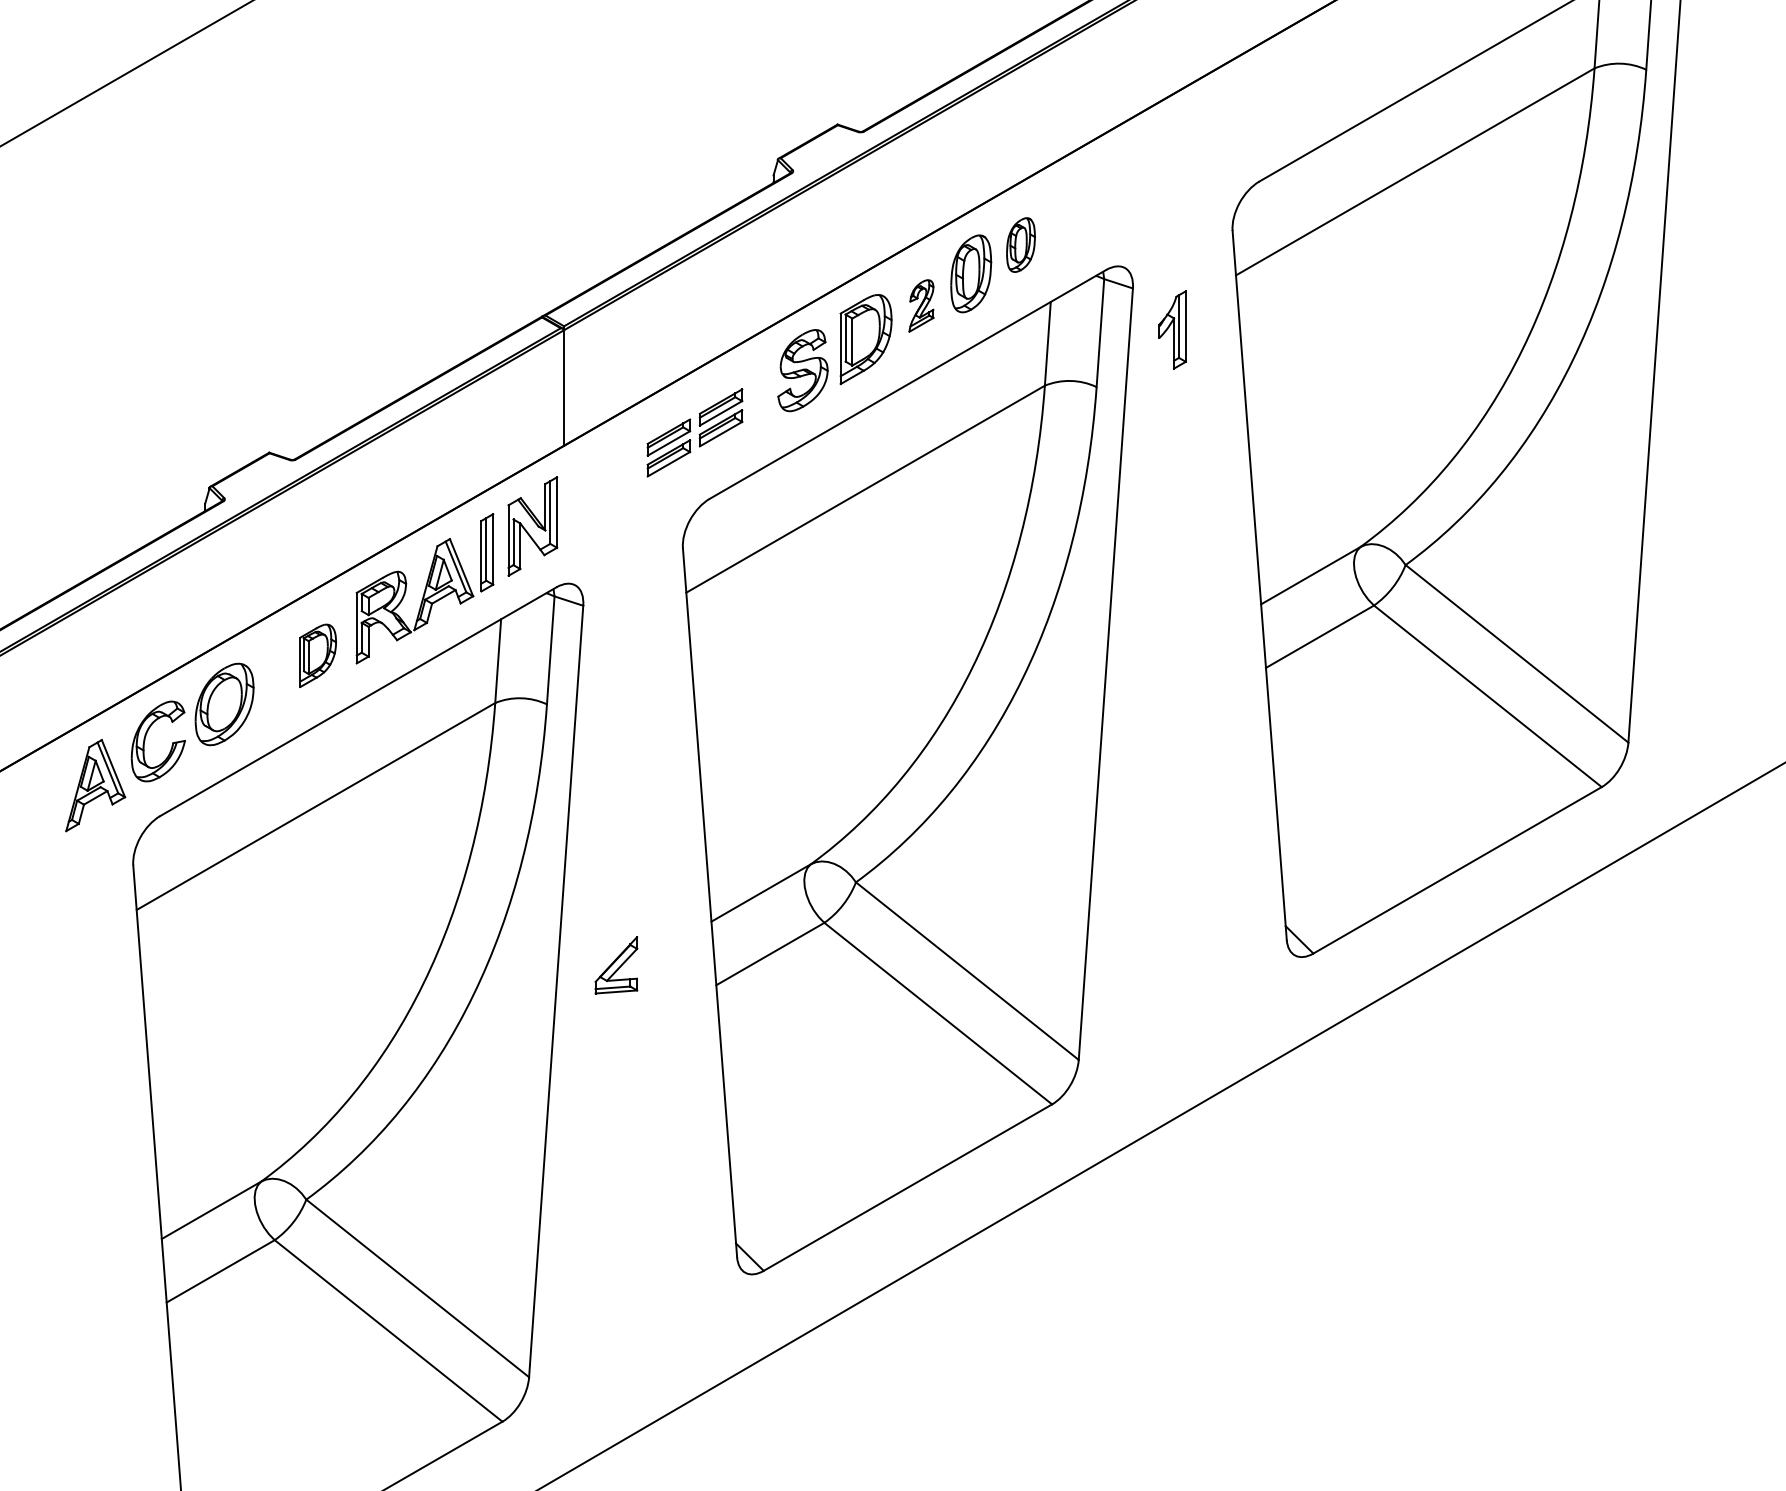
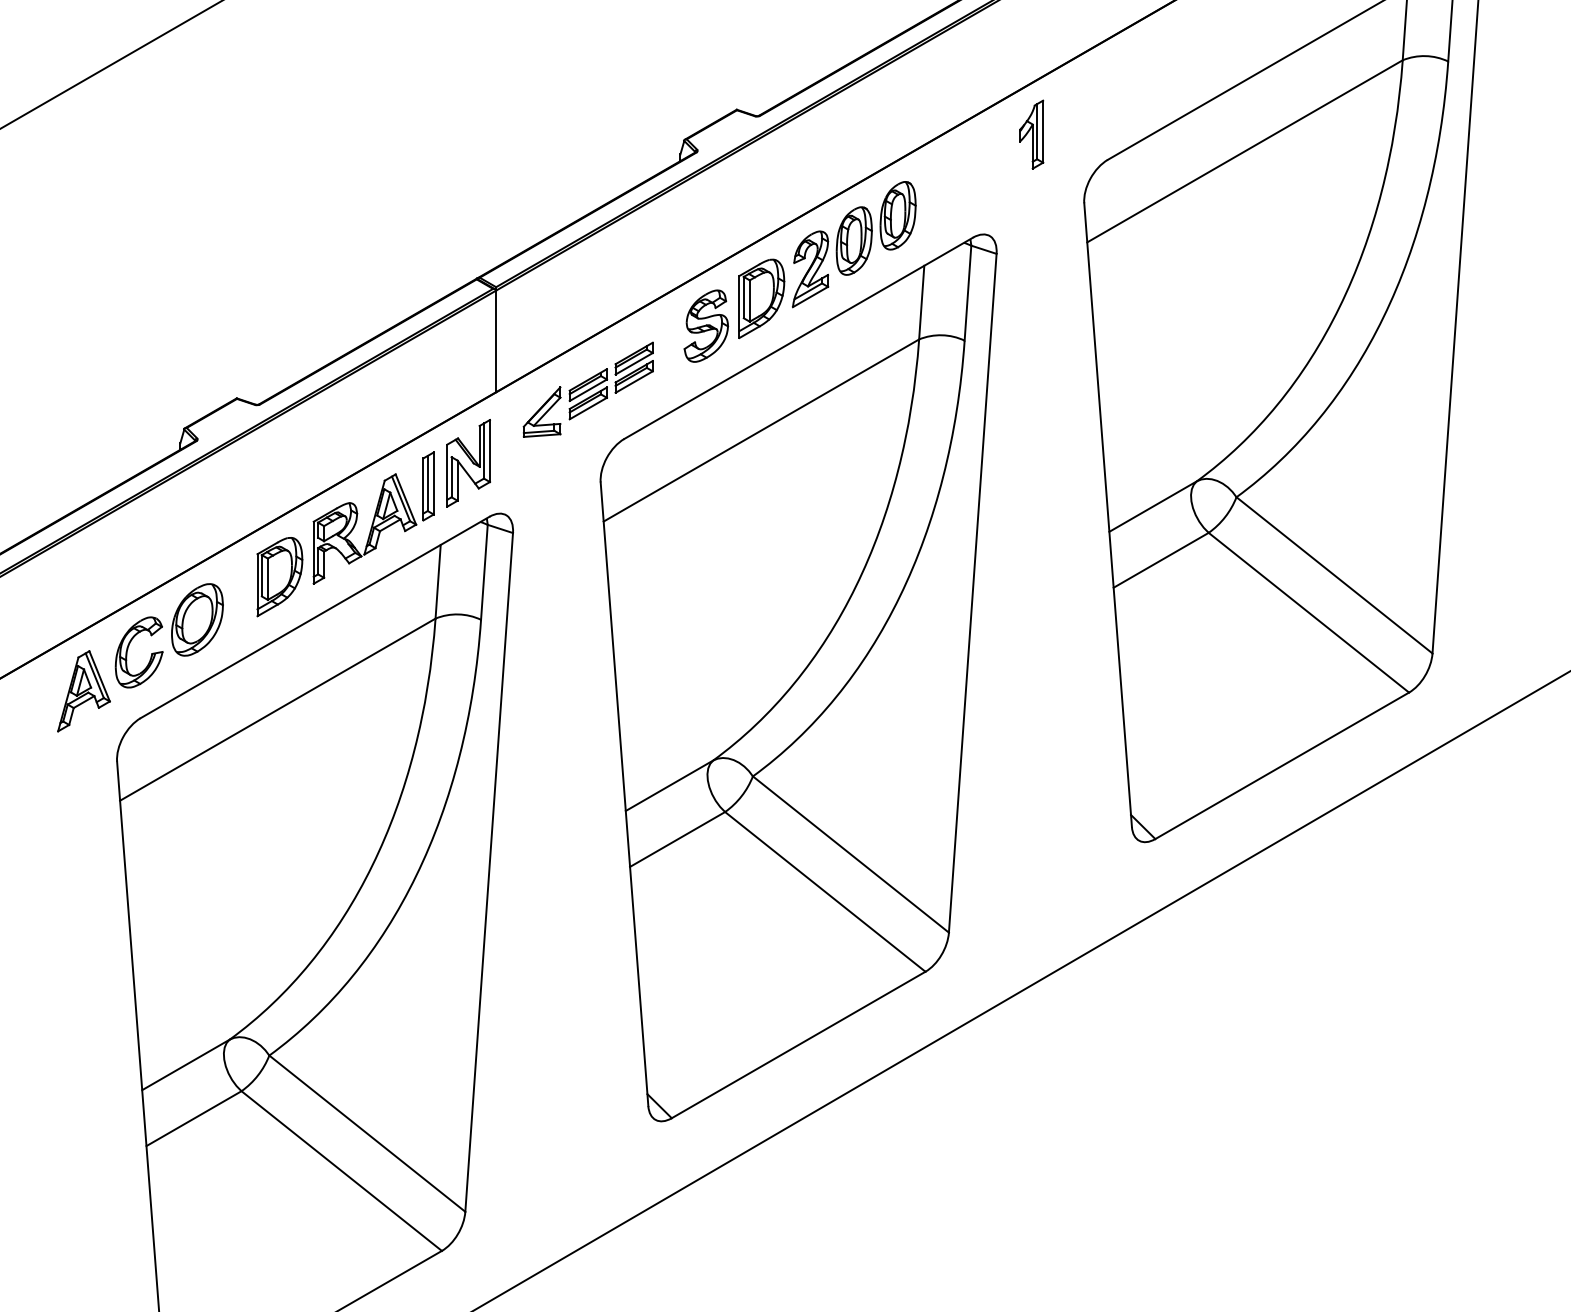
part: (1020, 244) -> (897, 215), size x1.43
part: (921, 305) -> (810, 268), size x1.67
part: (1172, 329) -> (1031, 134), moved
part: (317, 655) -> (279, 576), size x1.43
part: (616, 965) -> (542, 412), moved

